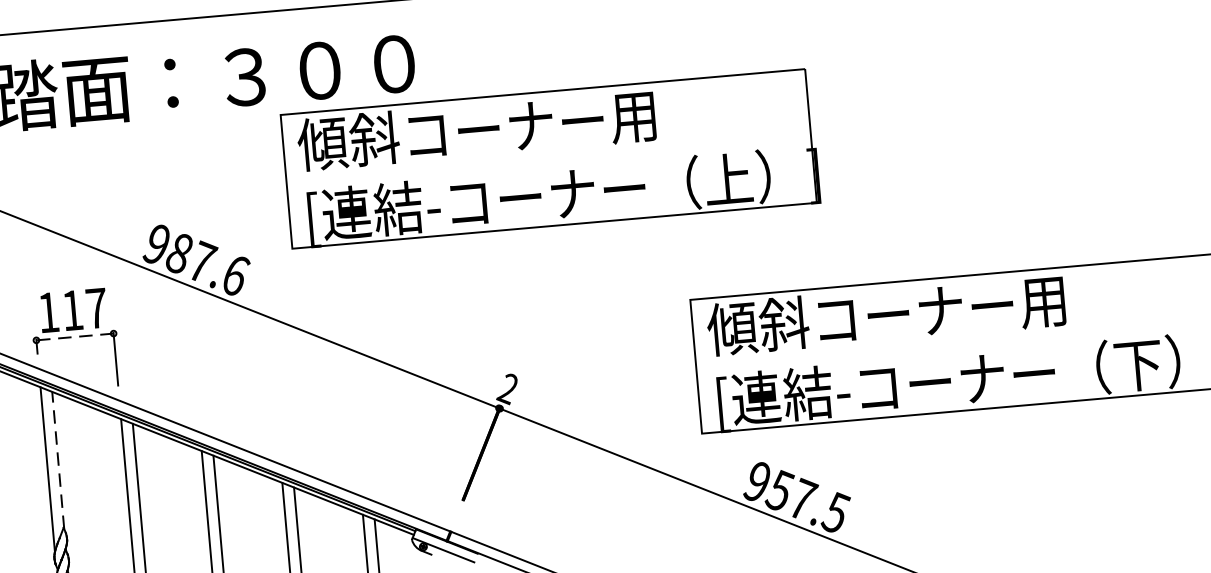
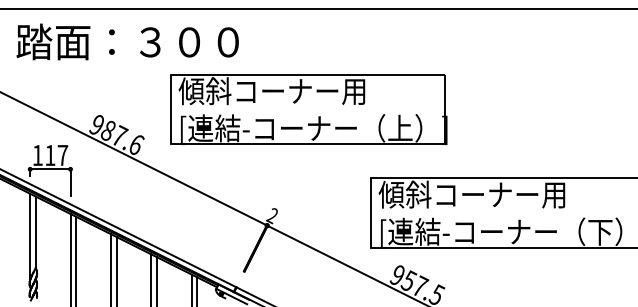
part: (549, 158) -> (308, 109), moved
line: (73, 337) -> (49, 169), dashed -> solid
line: (59, 460) -> (36, 232), dashed -> solid

